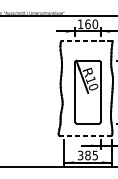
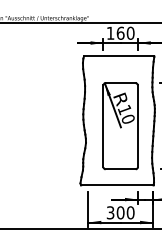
line: (86, 41) -> (118, 56), dashed -> solid
line: (85, 135) -> (117, 185), dashed -> solid
text: (91, 155) -> (125, 212), 385 -> 300

